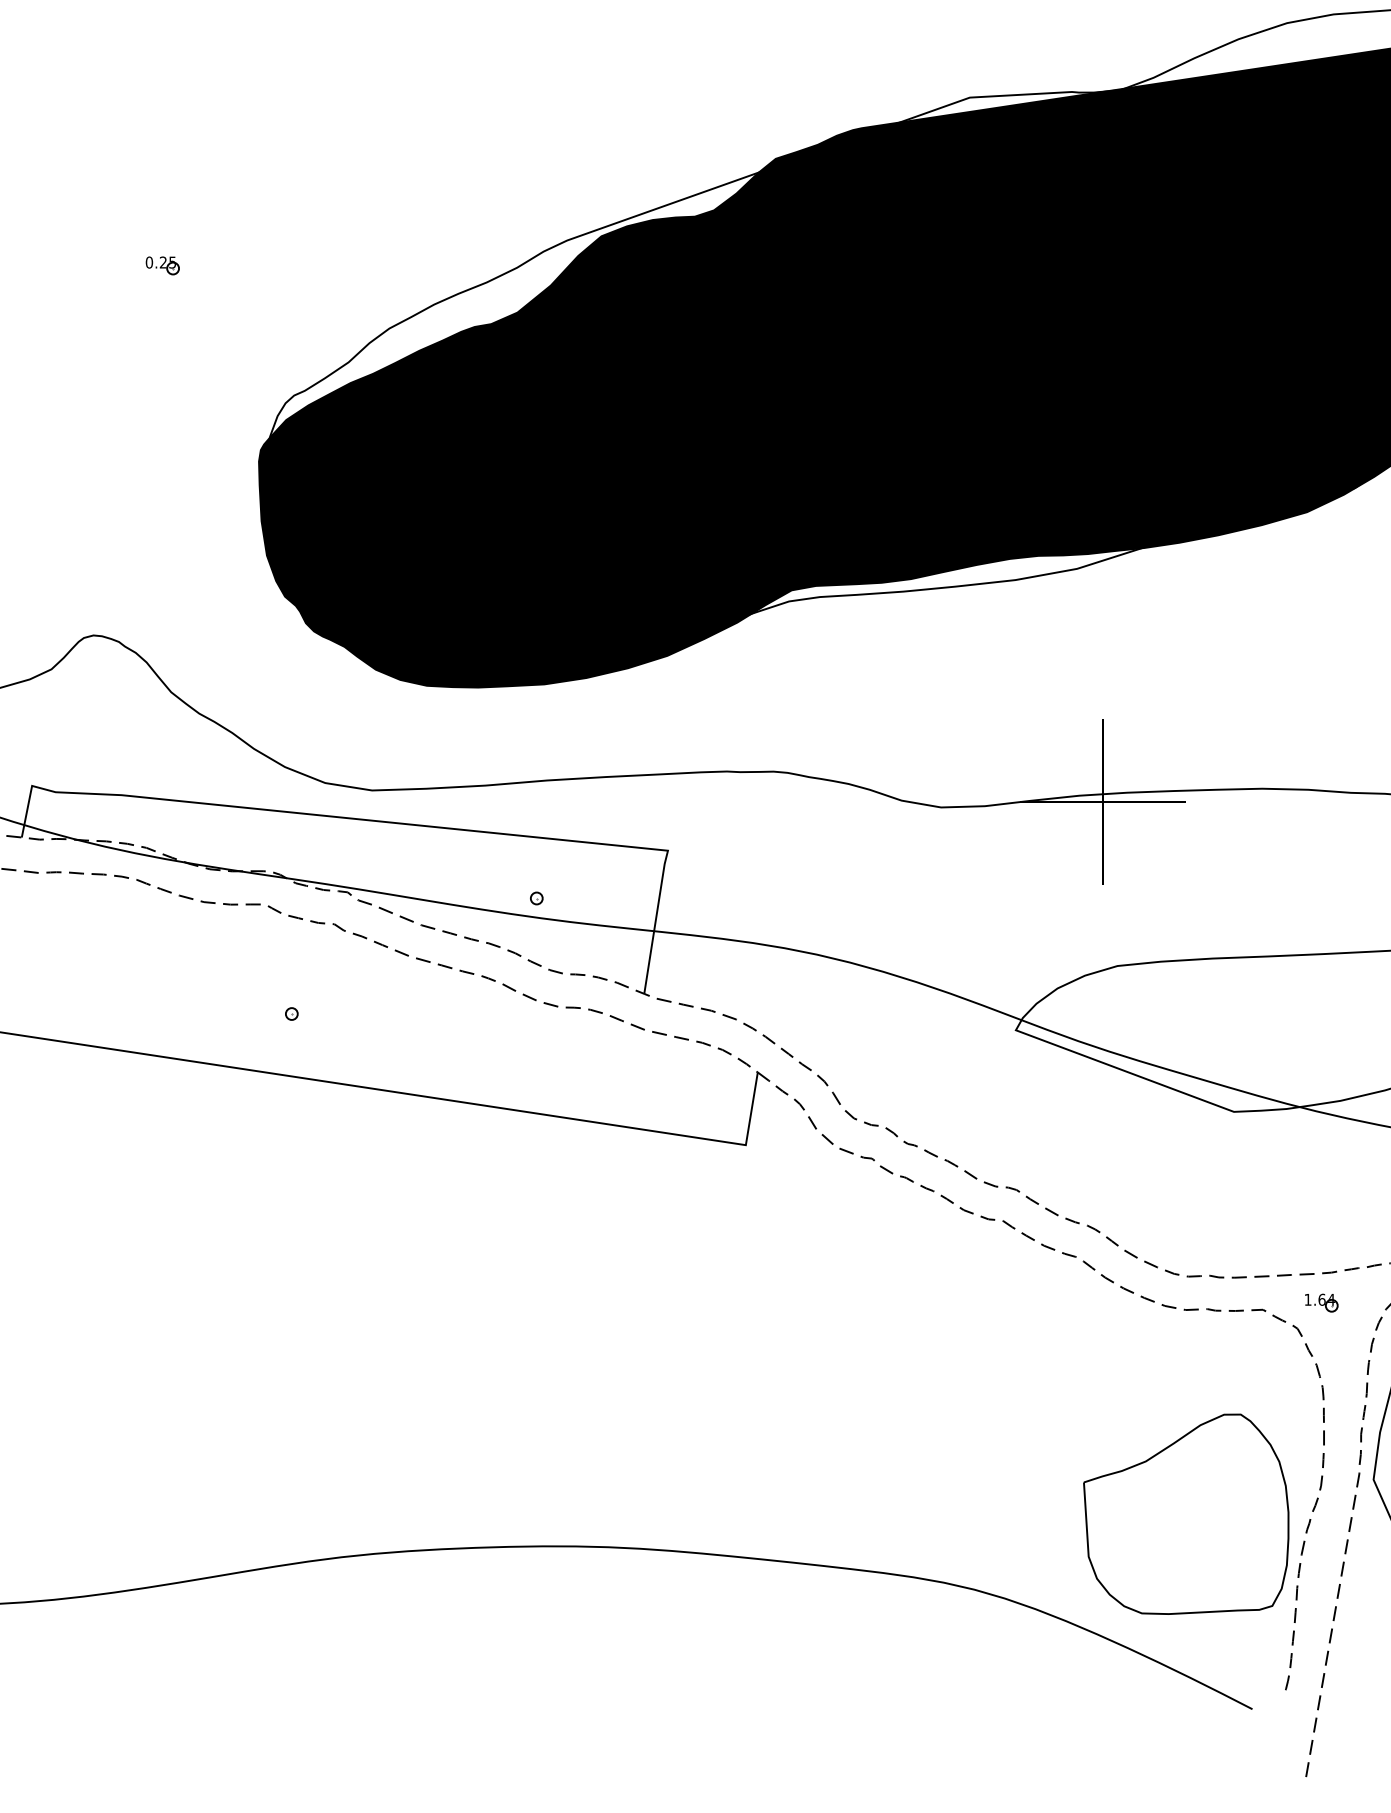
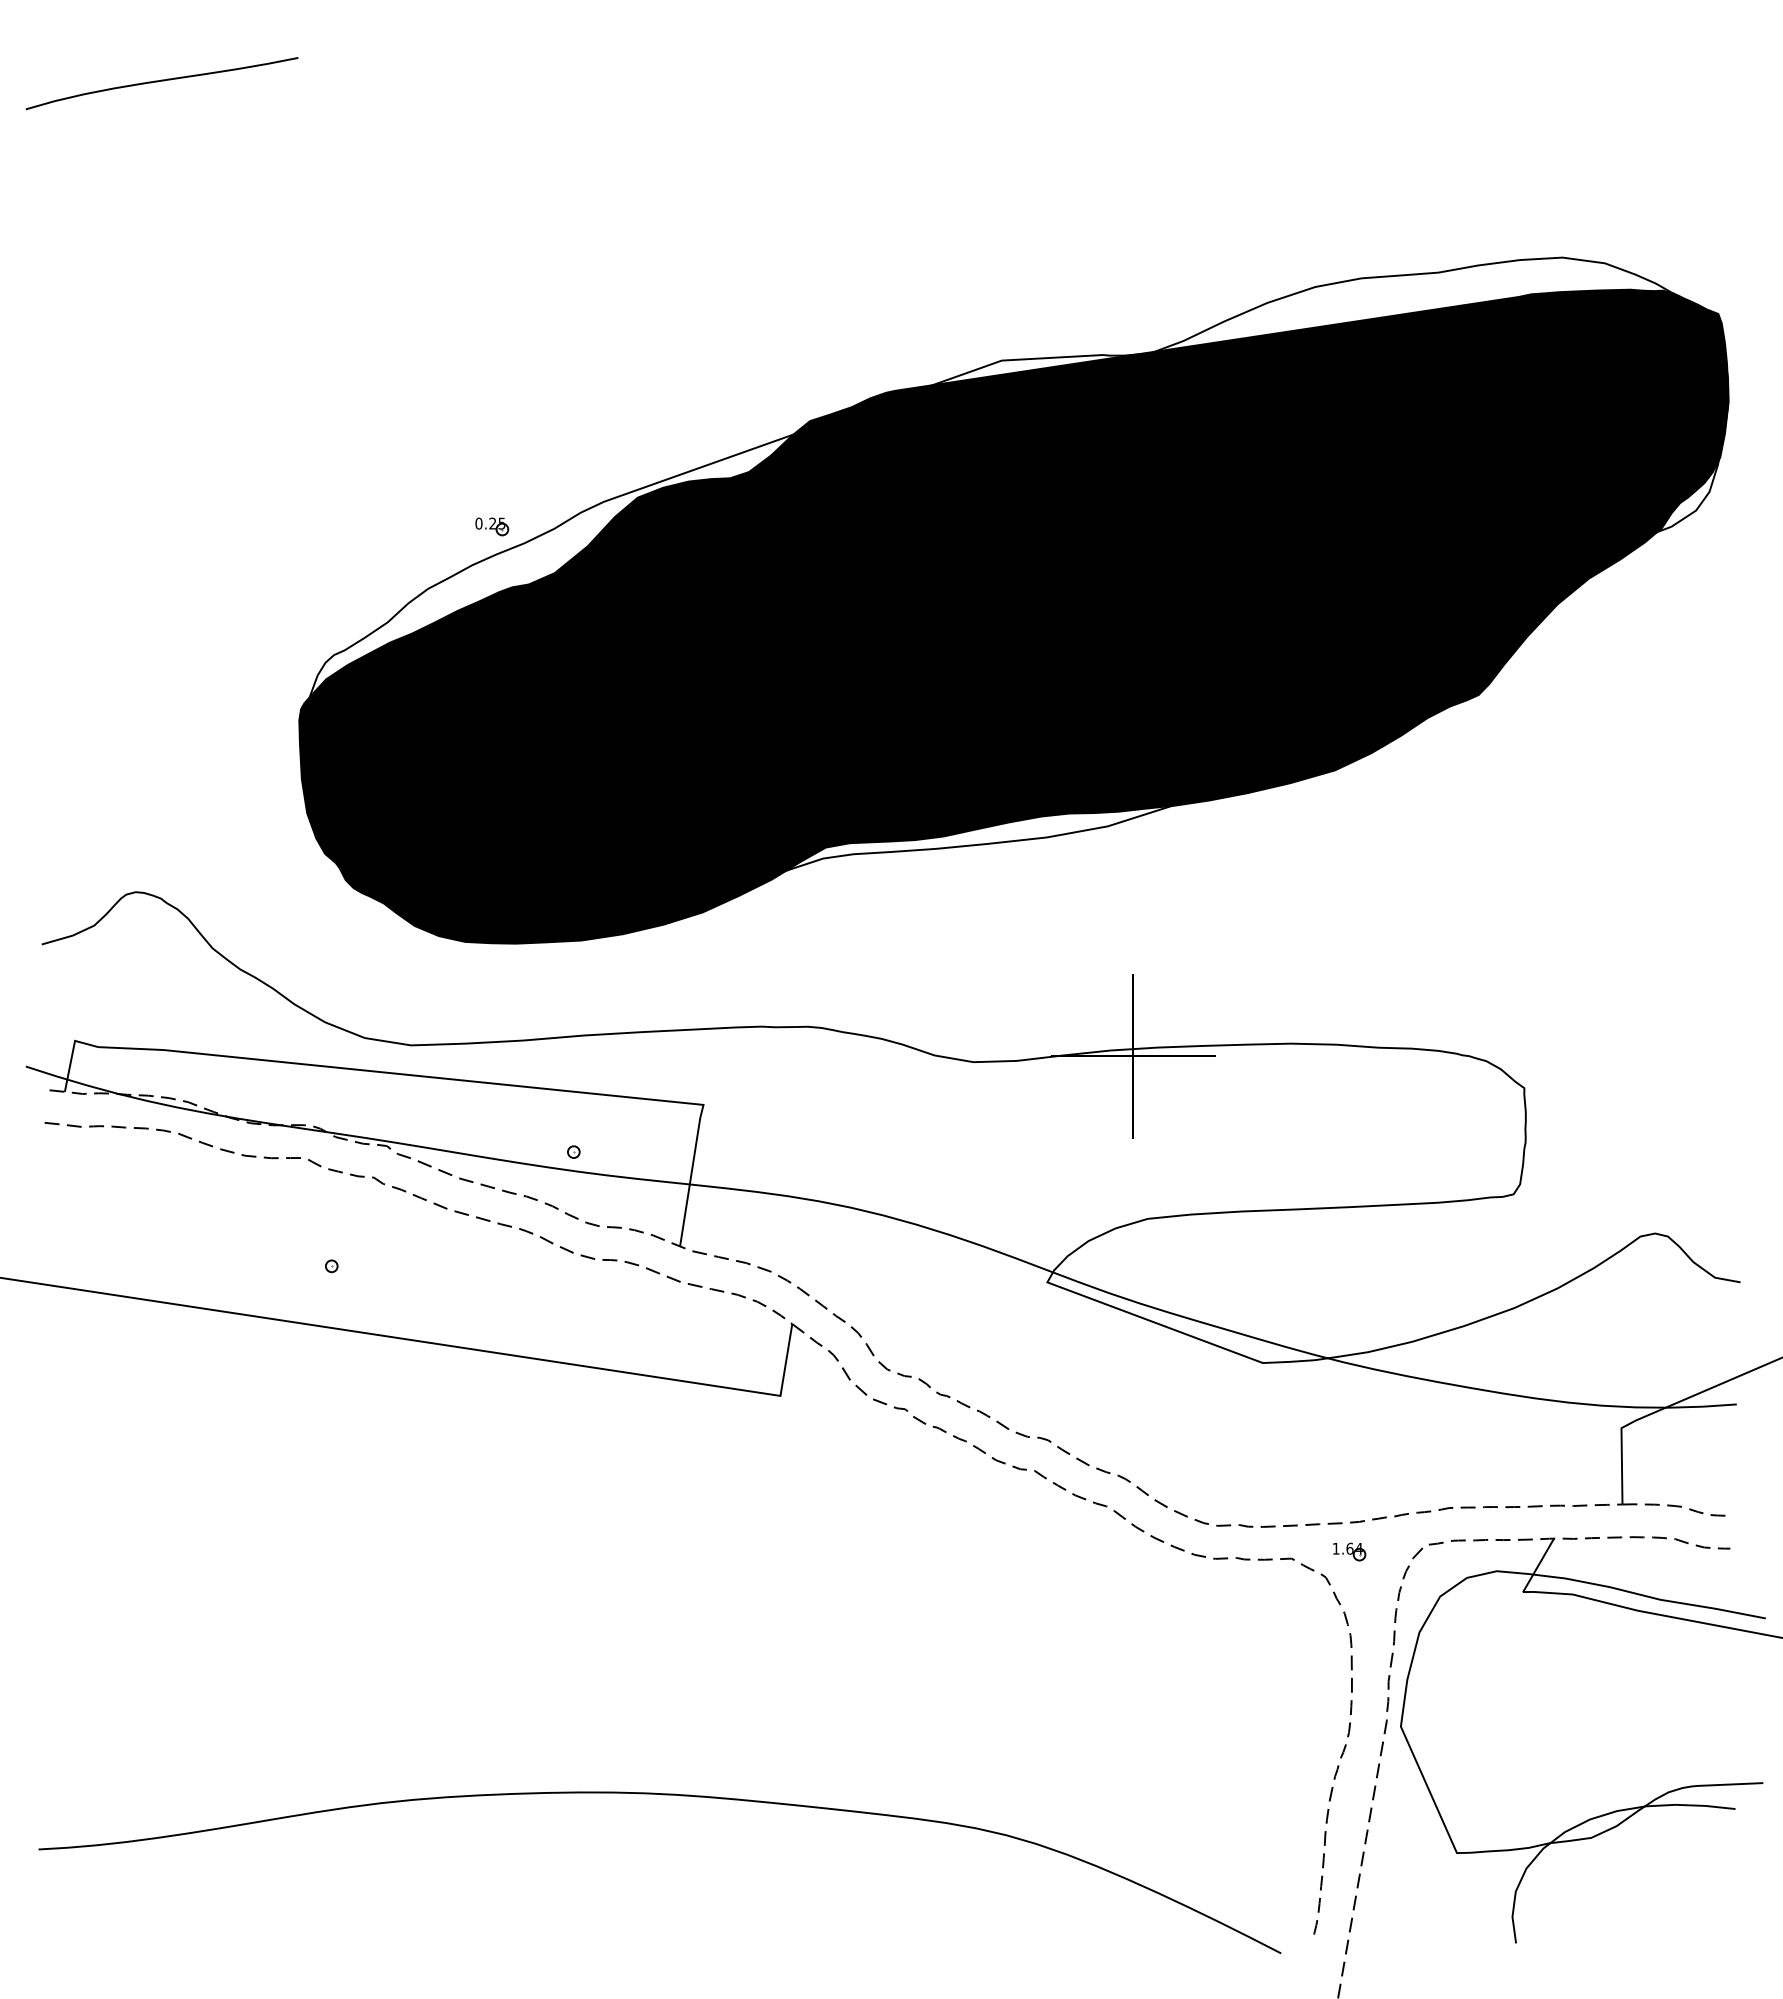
part: (163, 265) -> (492, 526), moved
part: (1186, 1514) -> (1215, 1760), removed

